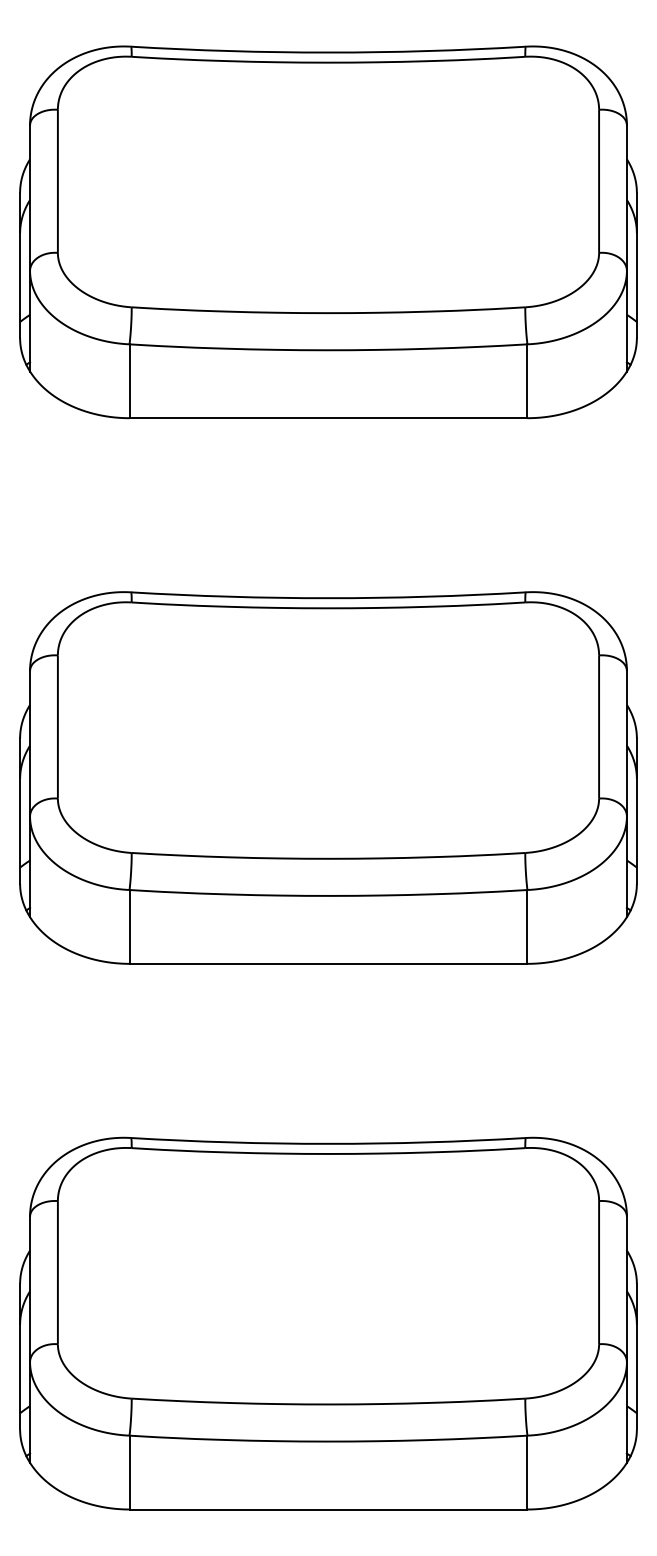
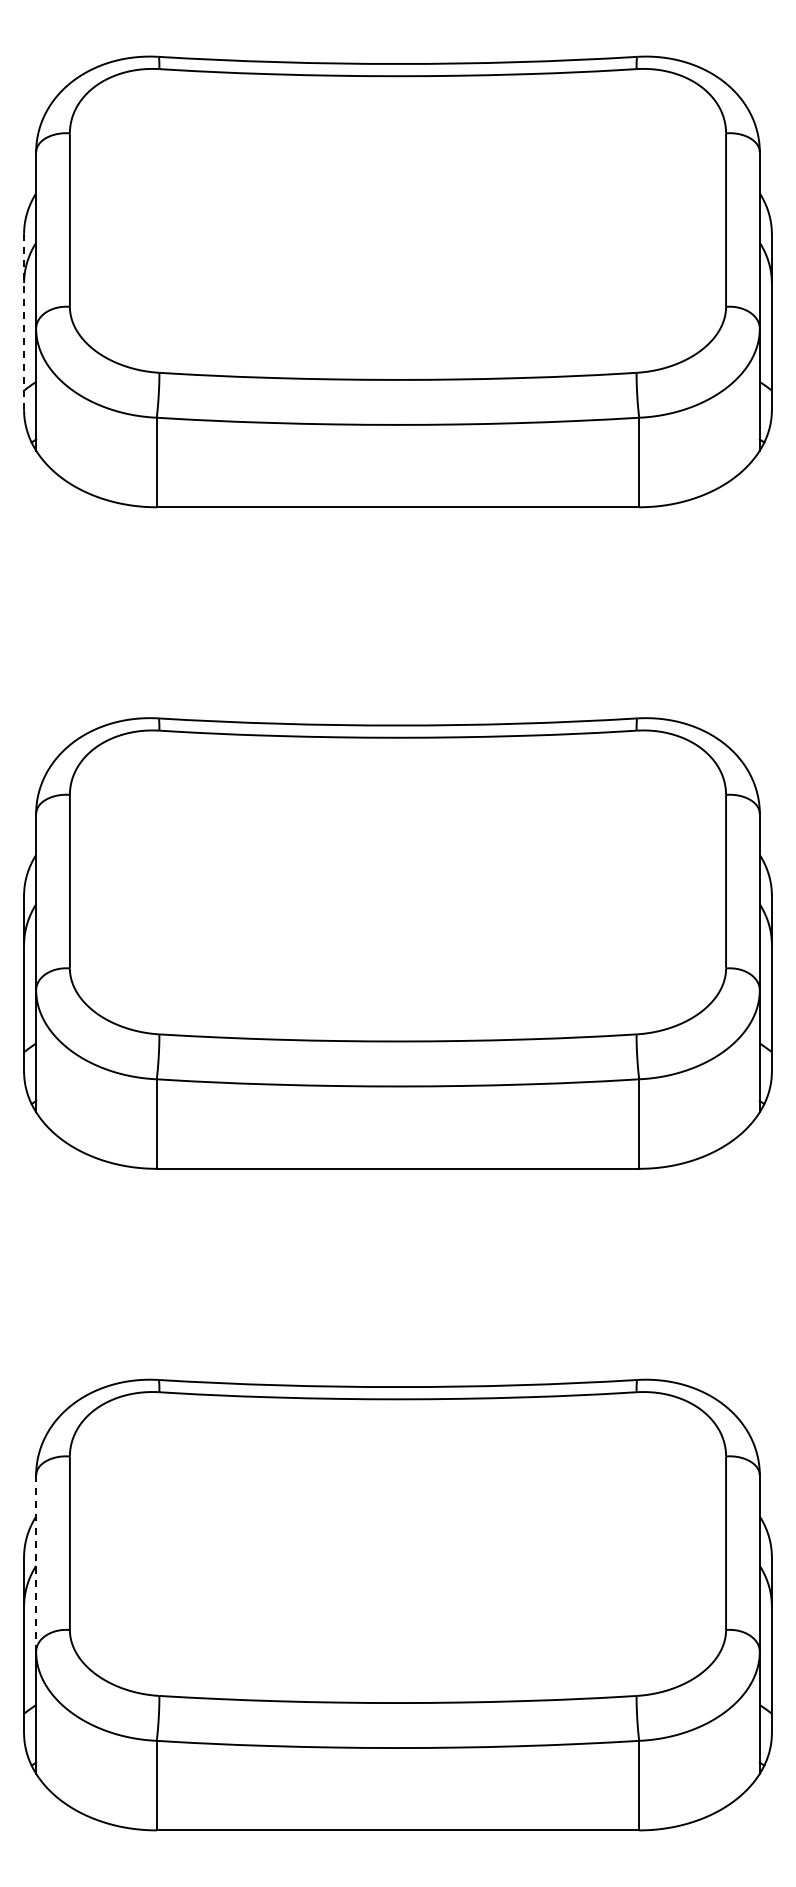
line: (20, 264) -> (24, 321), solid -> dashed
line: (30, 1290) -> (36, 1564), solid -> dashed

